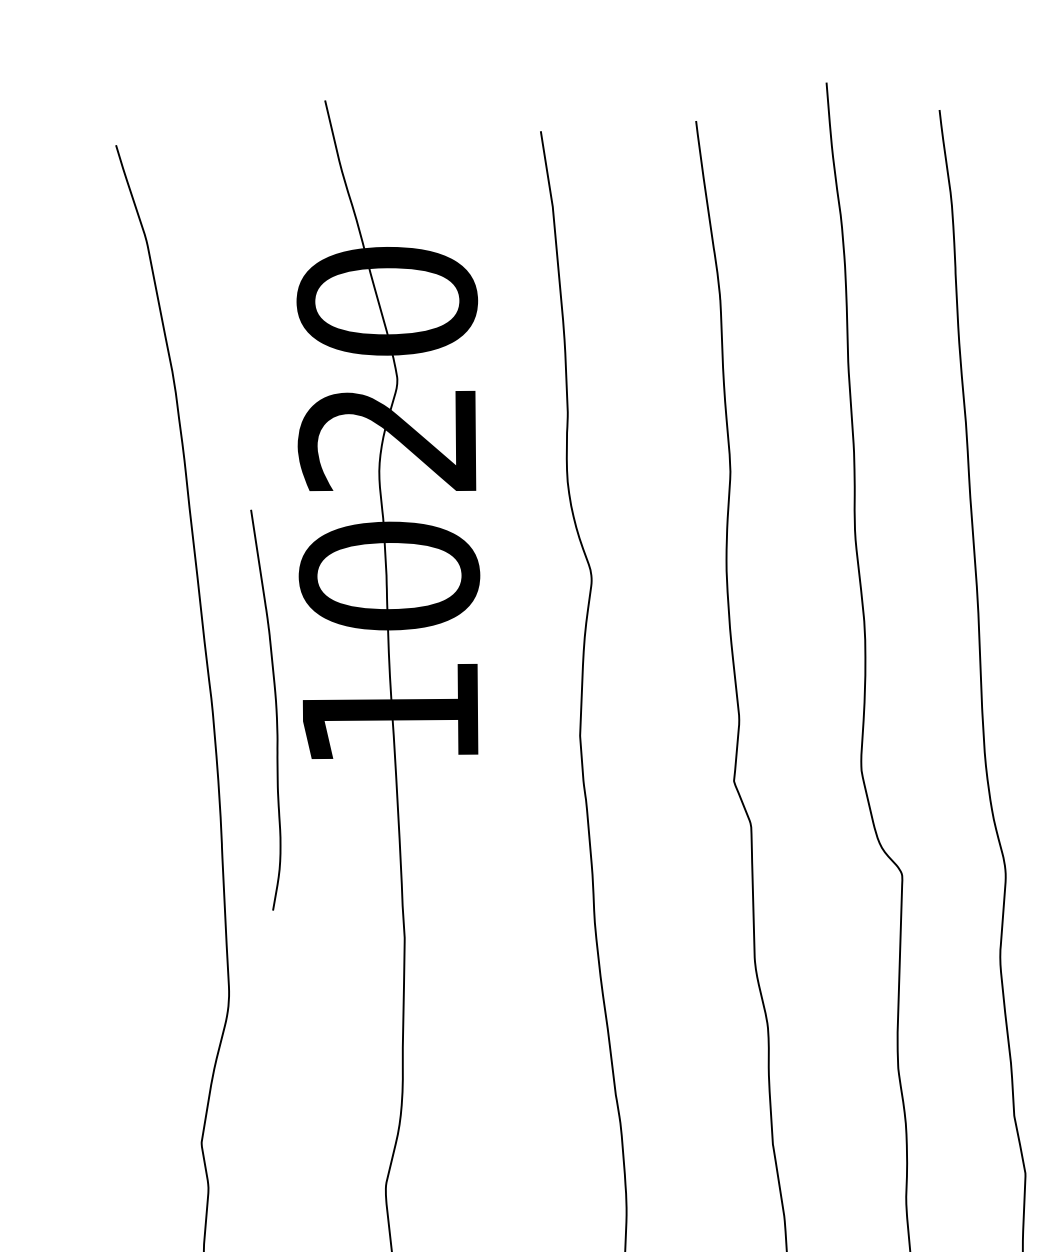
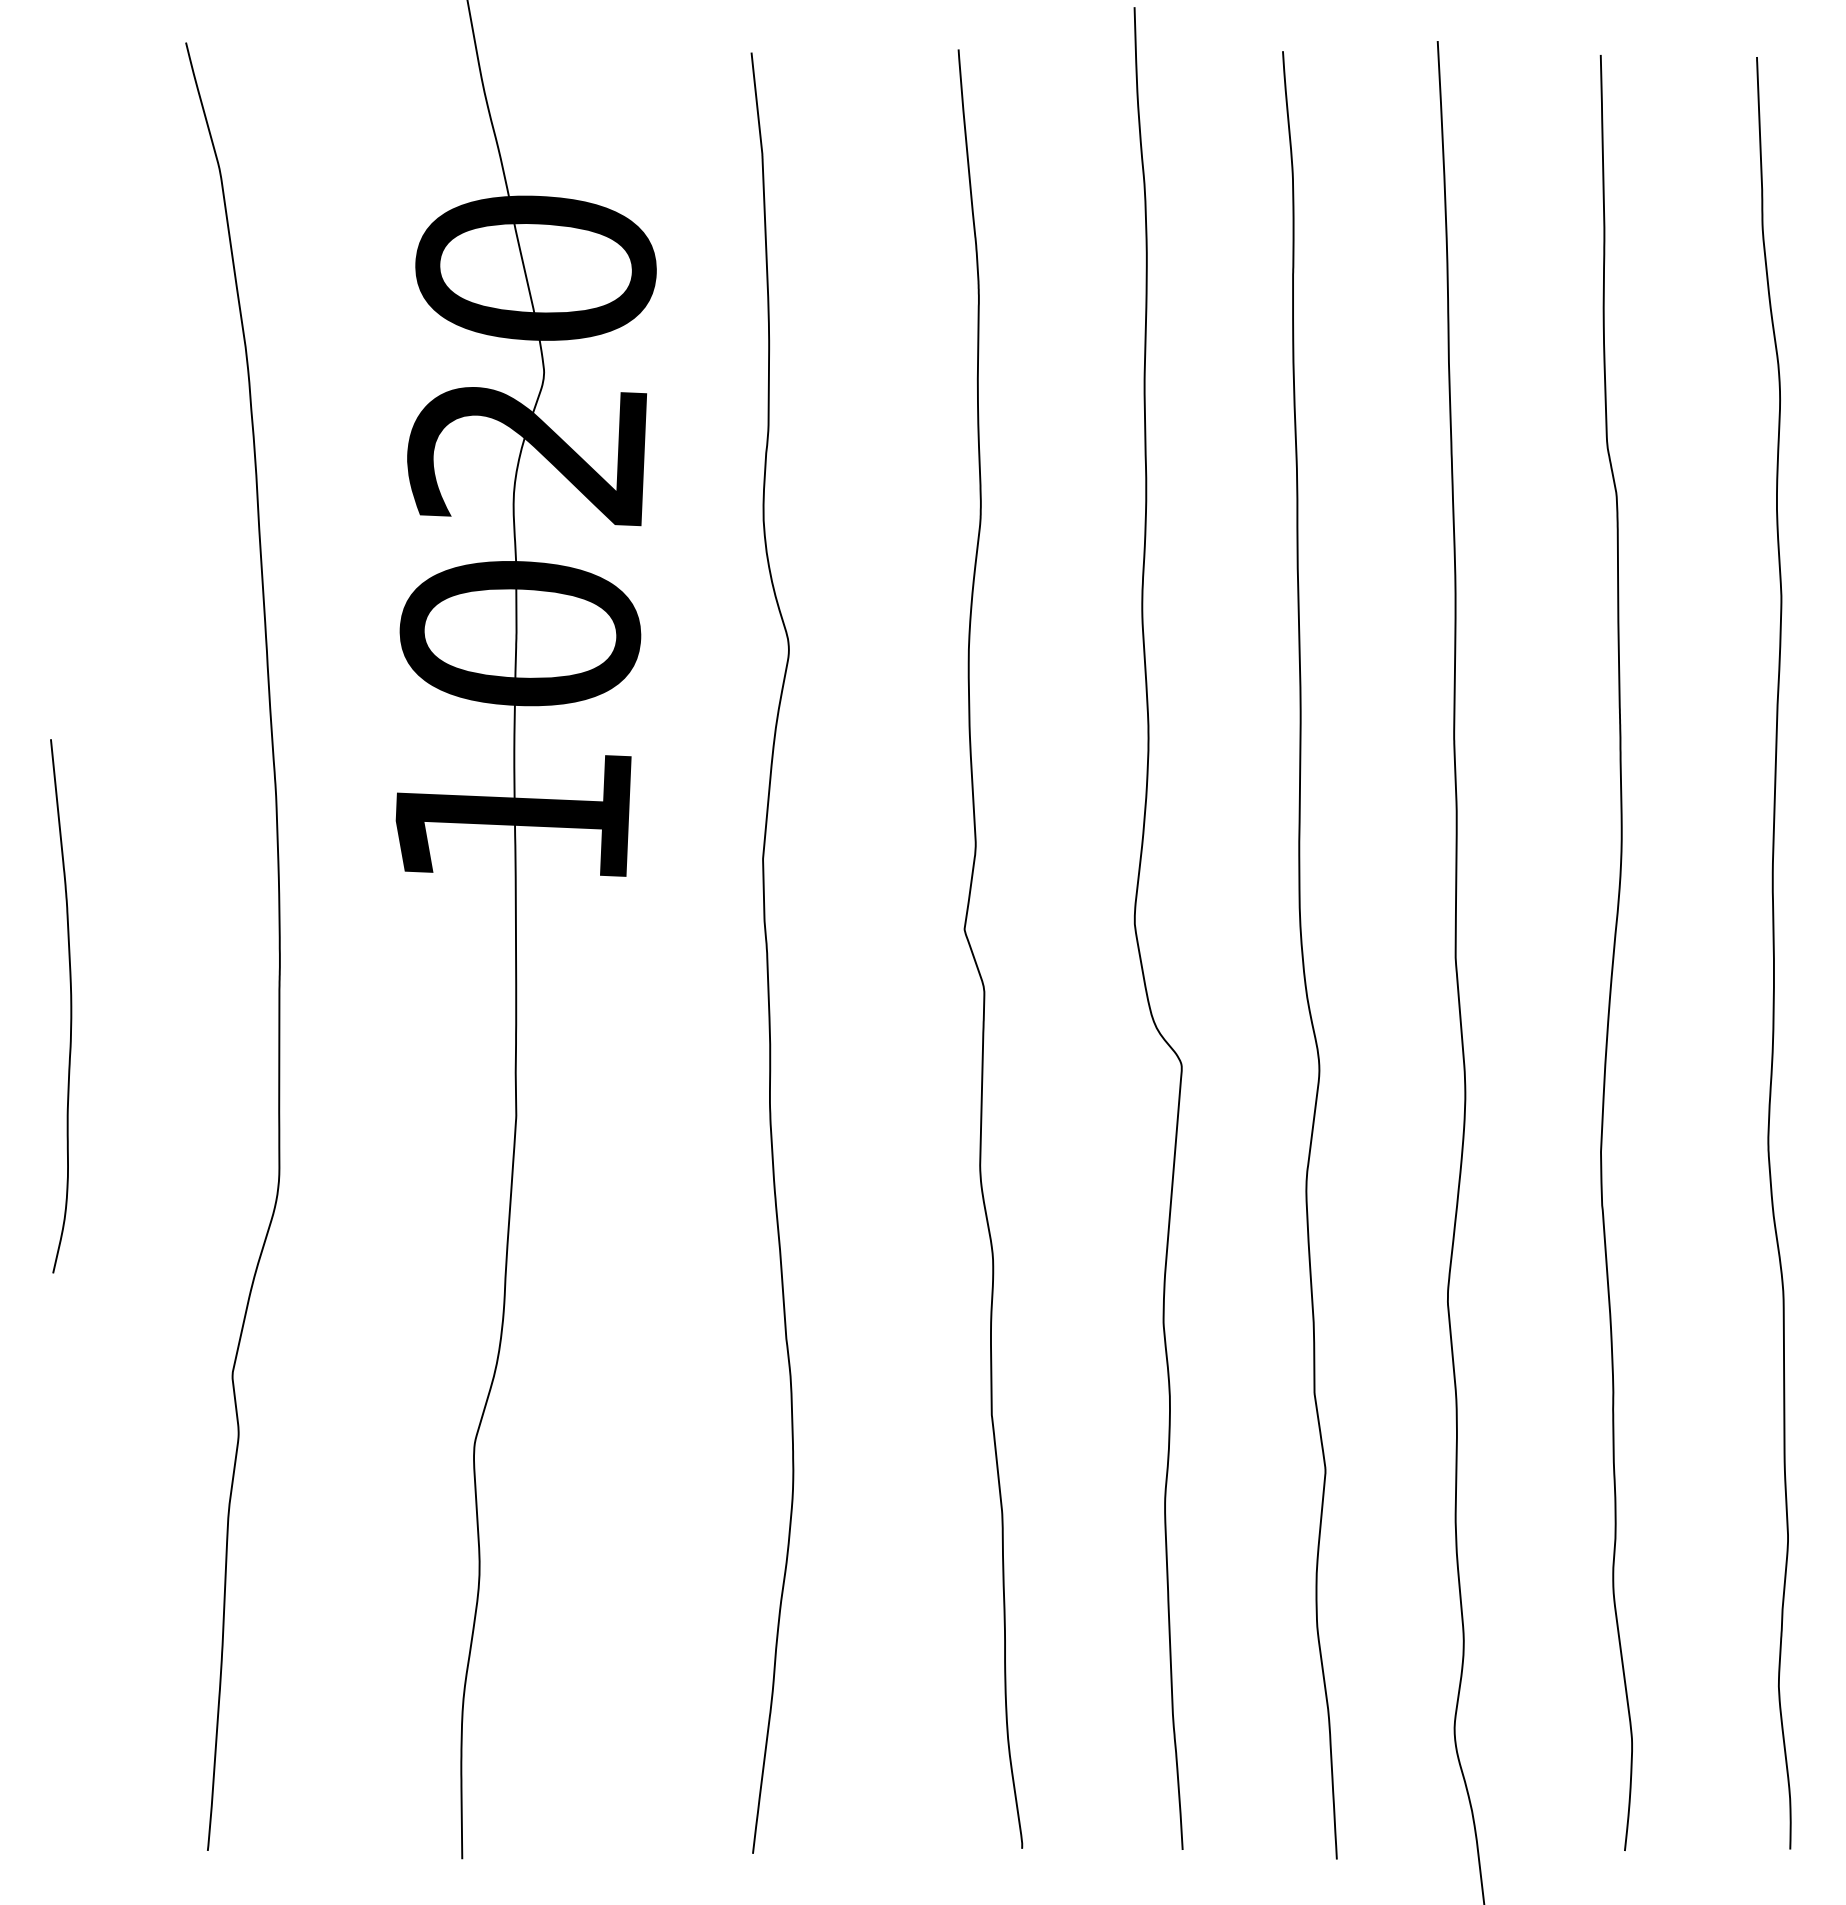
curve: (275, 709) -> (70, 1006), moved

